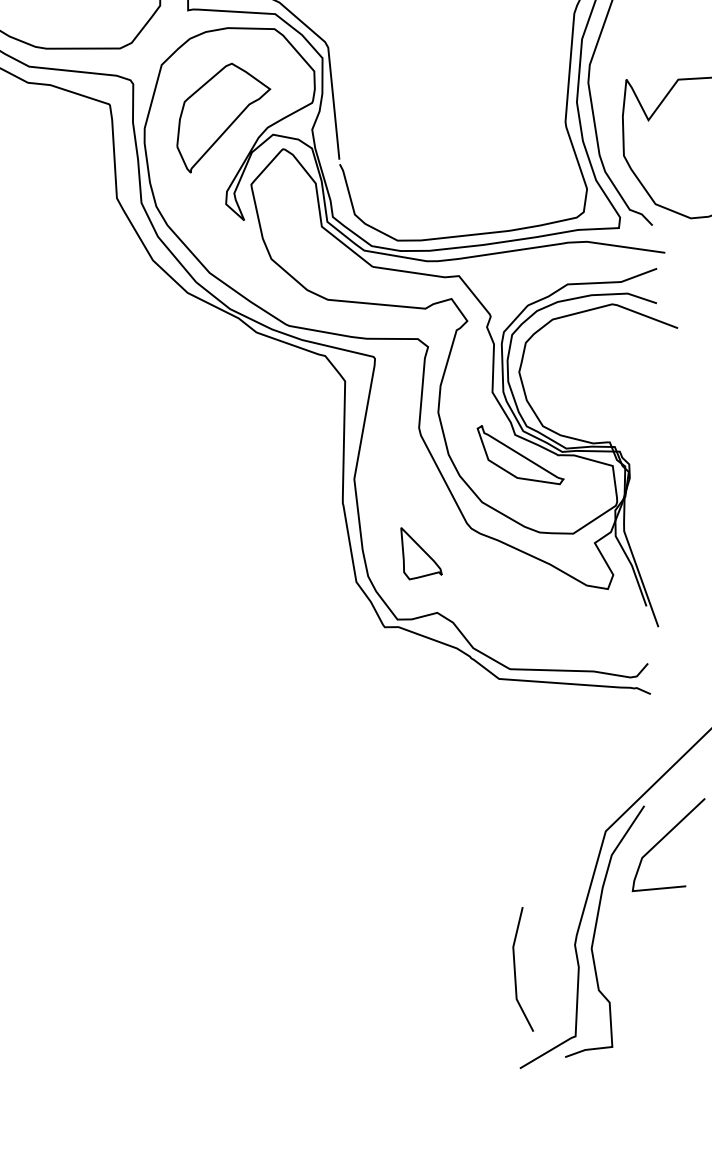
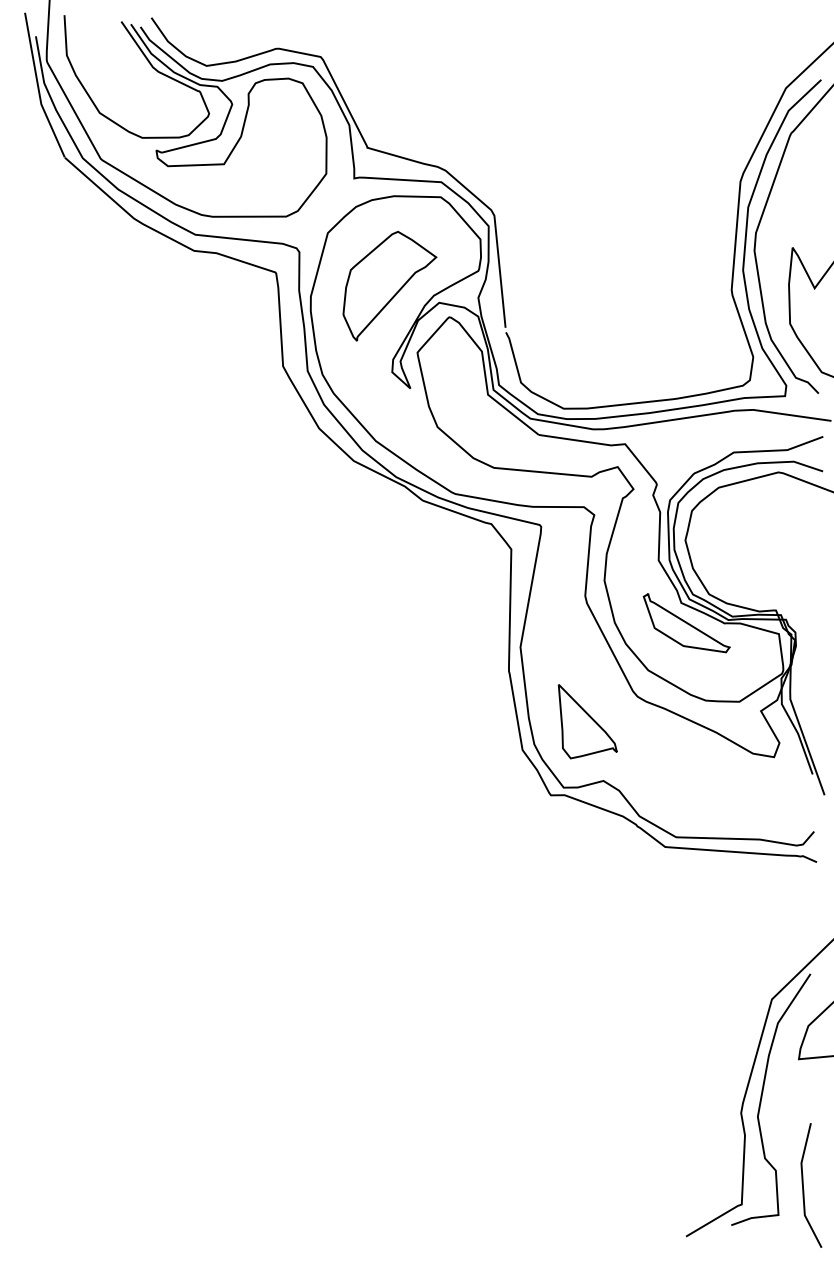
part: (421, 553) -> (587, 721), size x1.43
line: (515, 969) -> (803, 1185), moved

